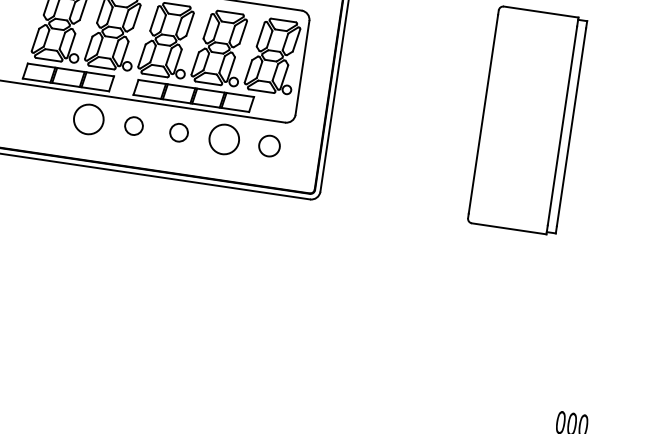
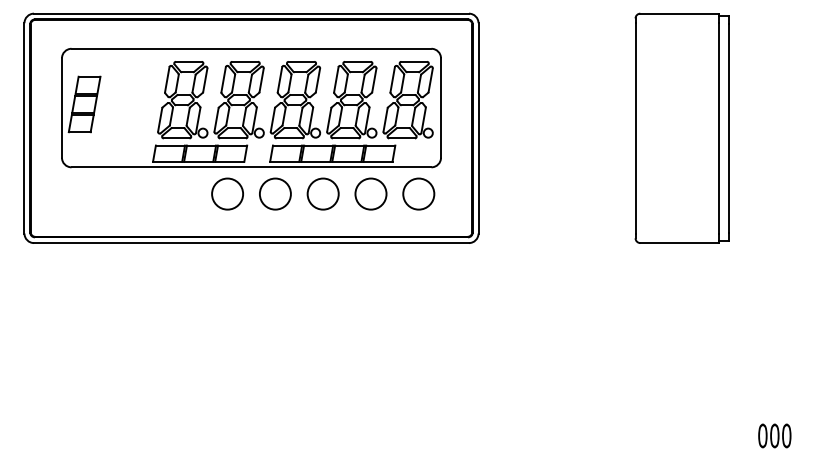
circle: (134, 125) -> (275, 193), size x1.67
circle: (178, 132) -> (322, 193), size x1.67
circle: (269, 145) -> (418, 193), size x1.43

